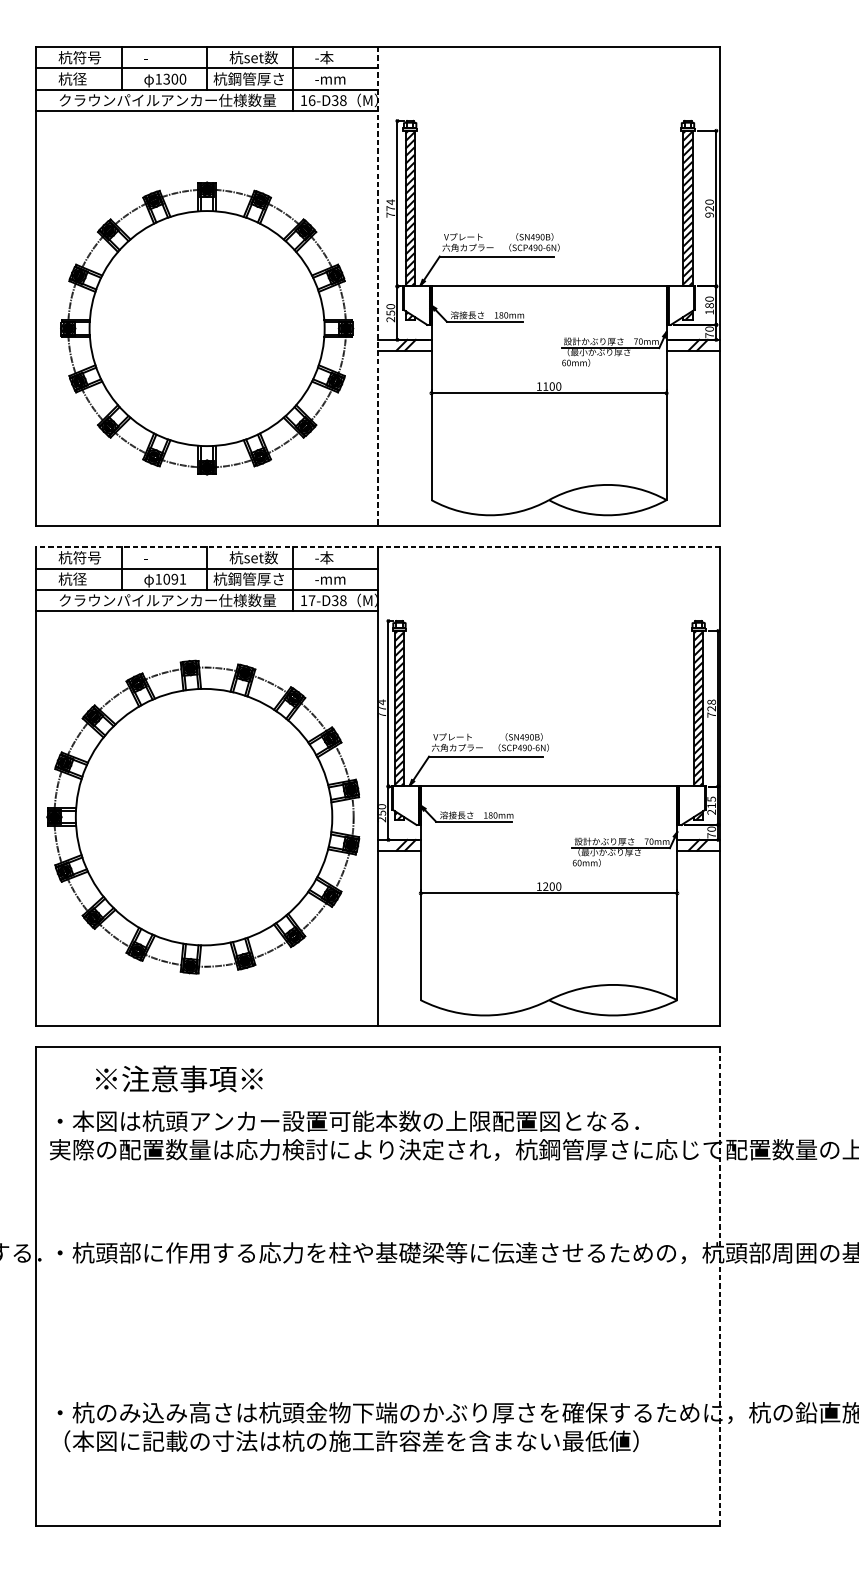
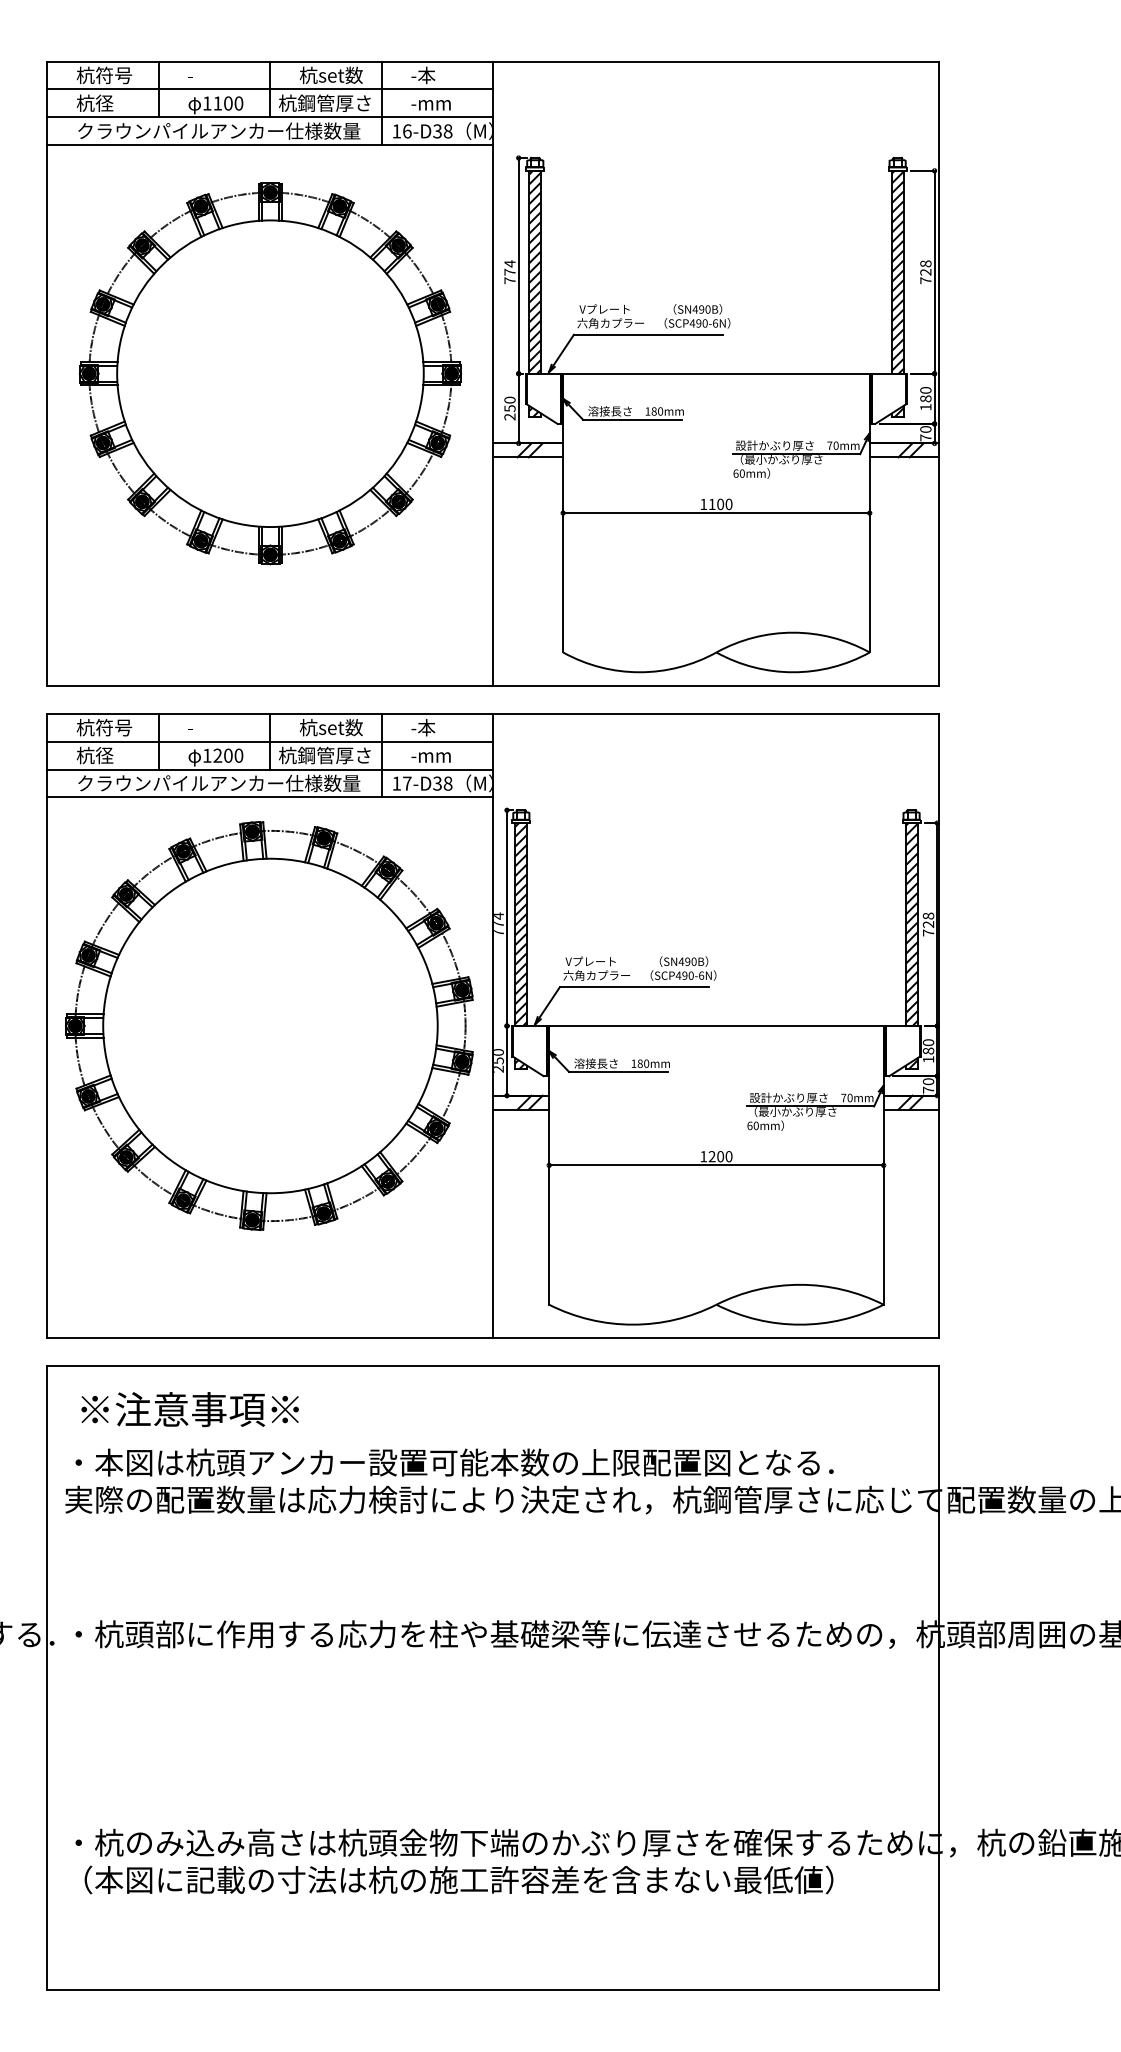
text: (166, 79) -> (217, 103), 1300 -> 1100
text: (709, 208) -> (925, 272), 920 -> 728
line: (378, 286) -> (493, 374), dashed -> solid
part: (206, 328) -> (269, 373), moved
line: (378, 546) -> (493, 713), dashed -> solid
text: (174, 579) -> (228, 755), 1091 -> 1200
text: (711, 805) -> (928, 1050), 215 -> 180
part: (203, 816) -> (269, 1025), moved
text: (178, 1078) -> (189, 1409), moved
line: (720, 1286) -> (939, 1678), dashed -> solid

